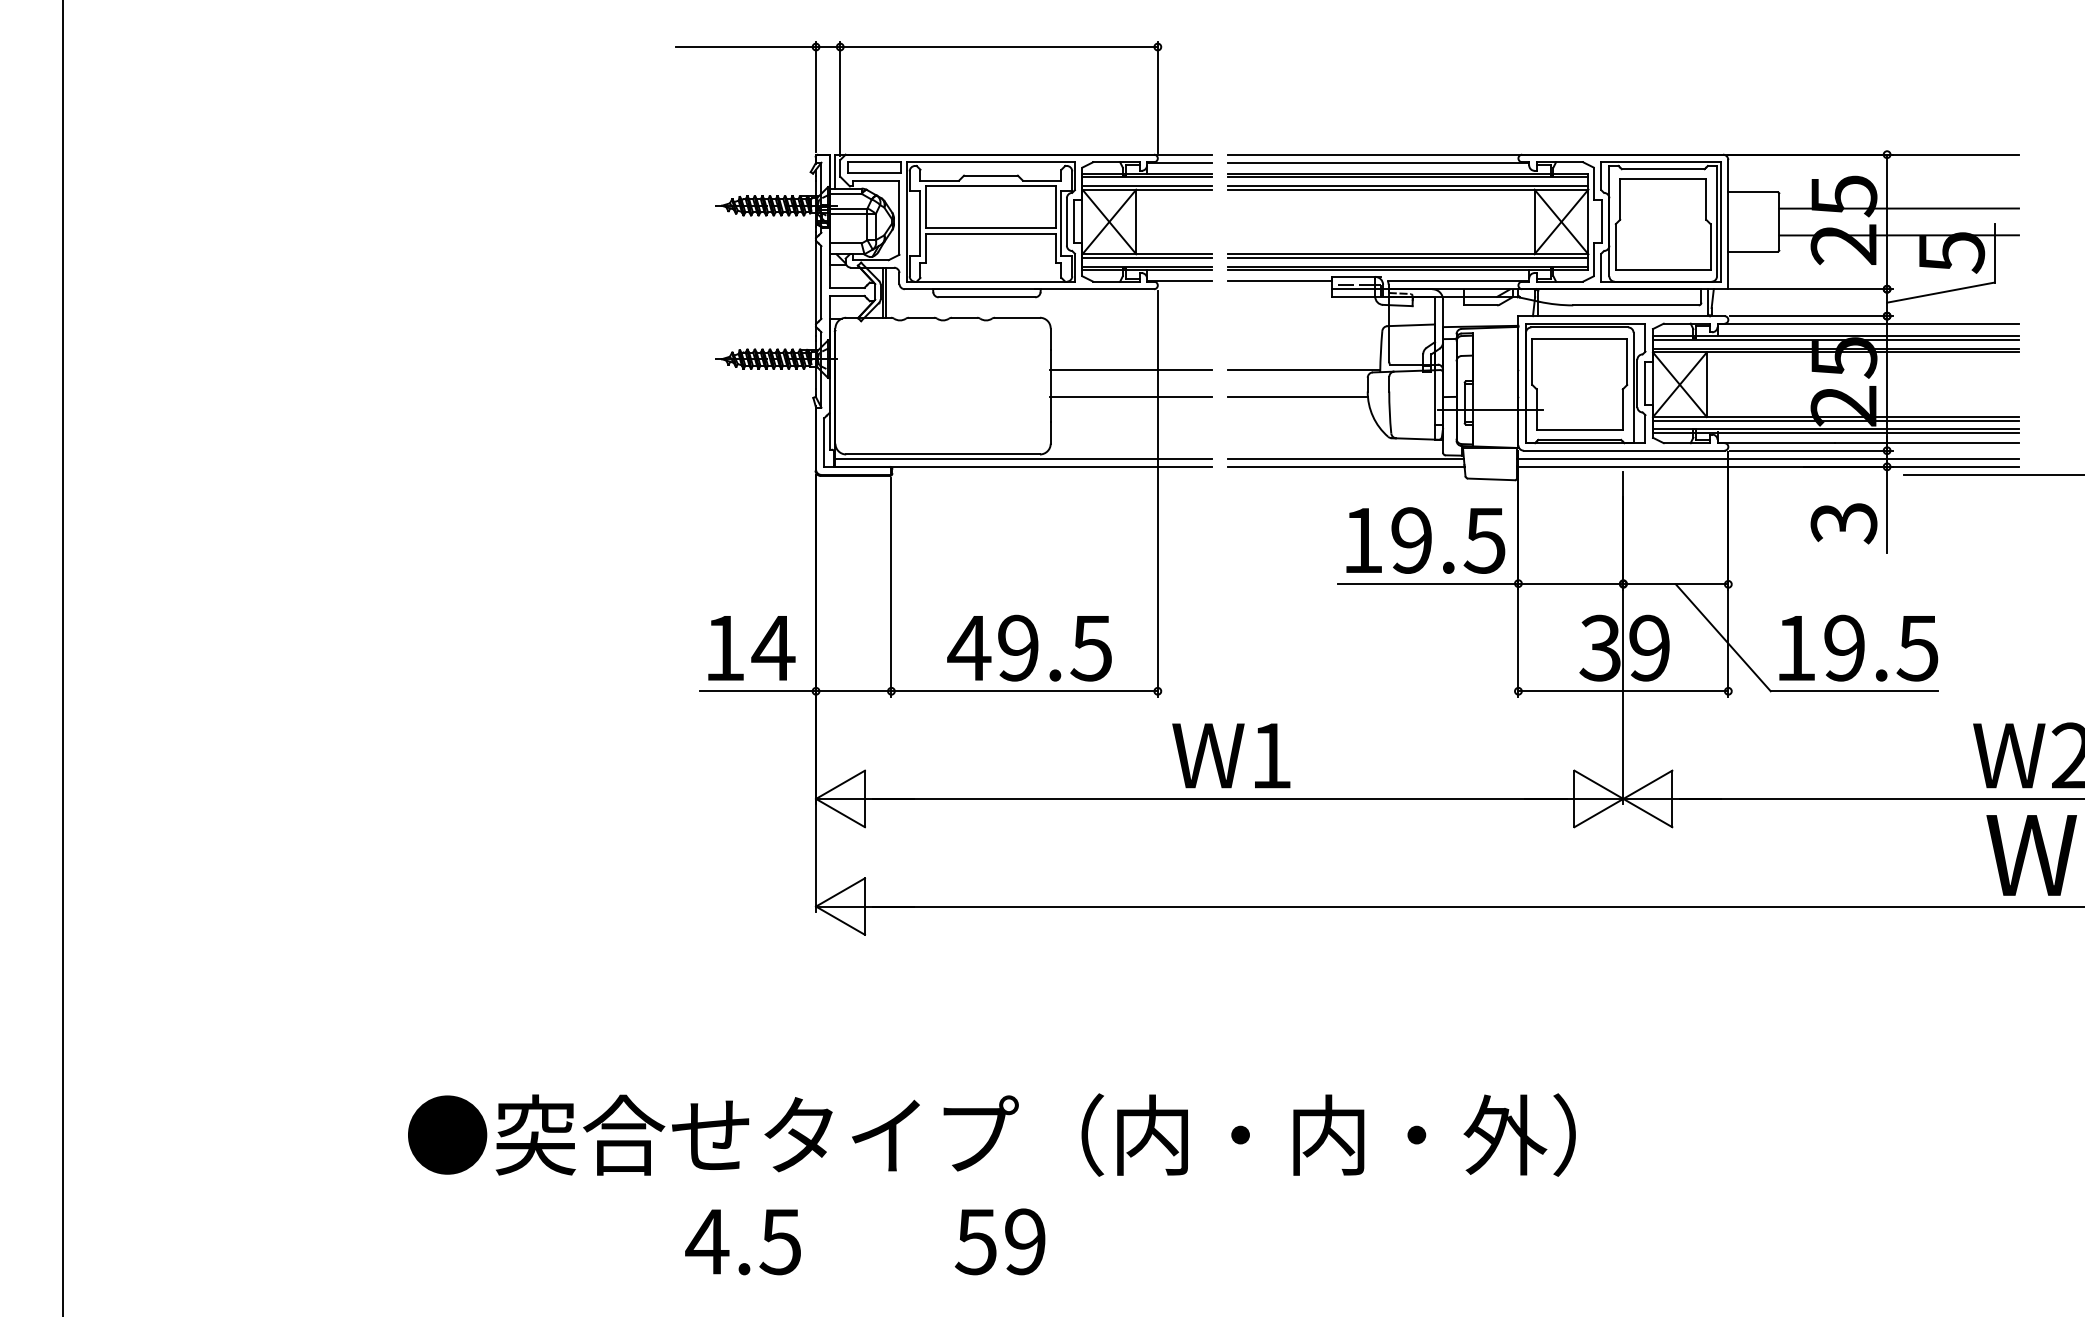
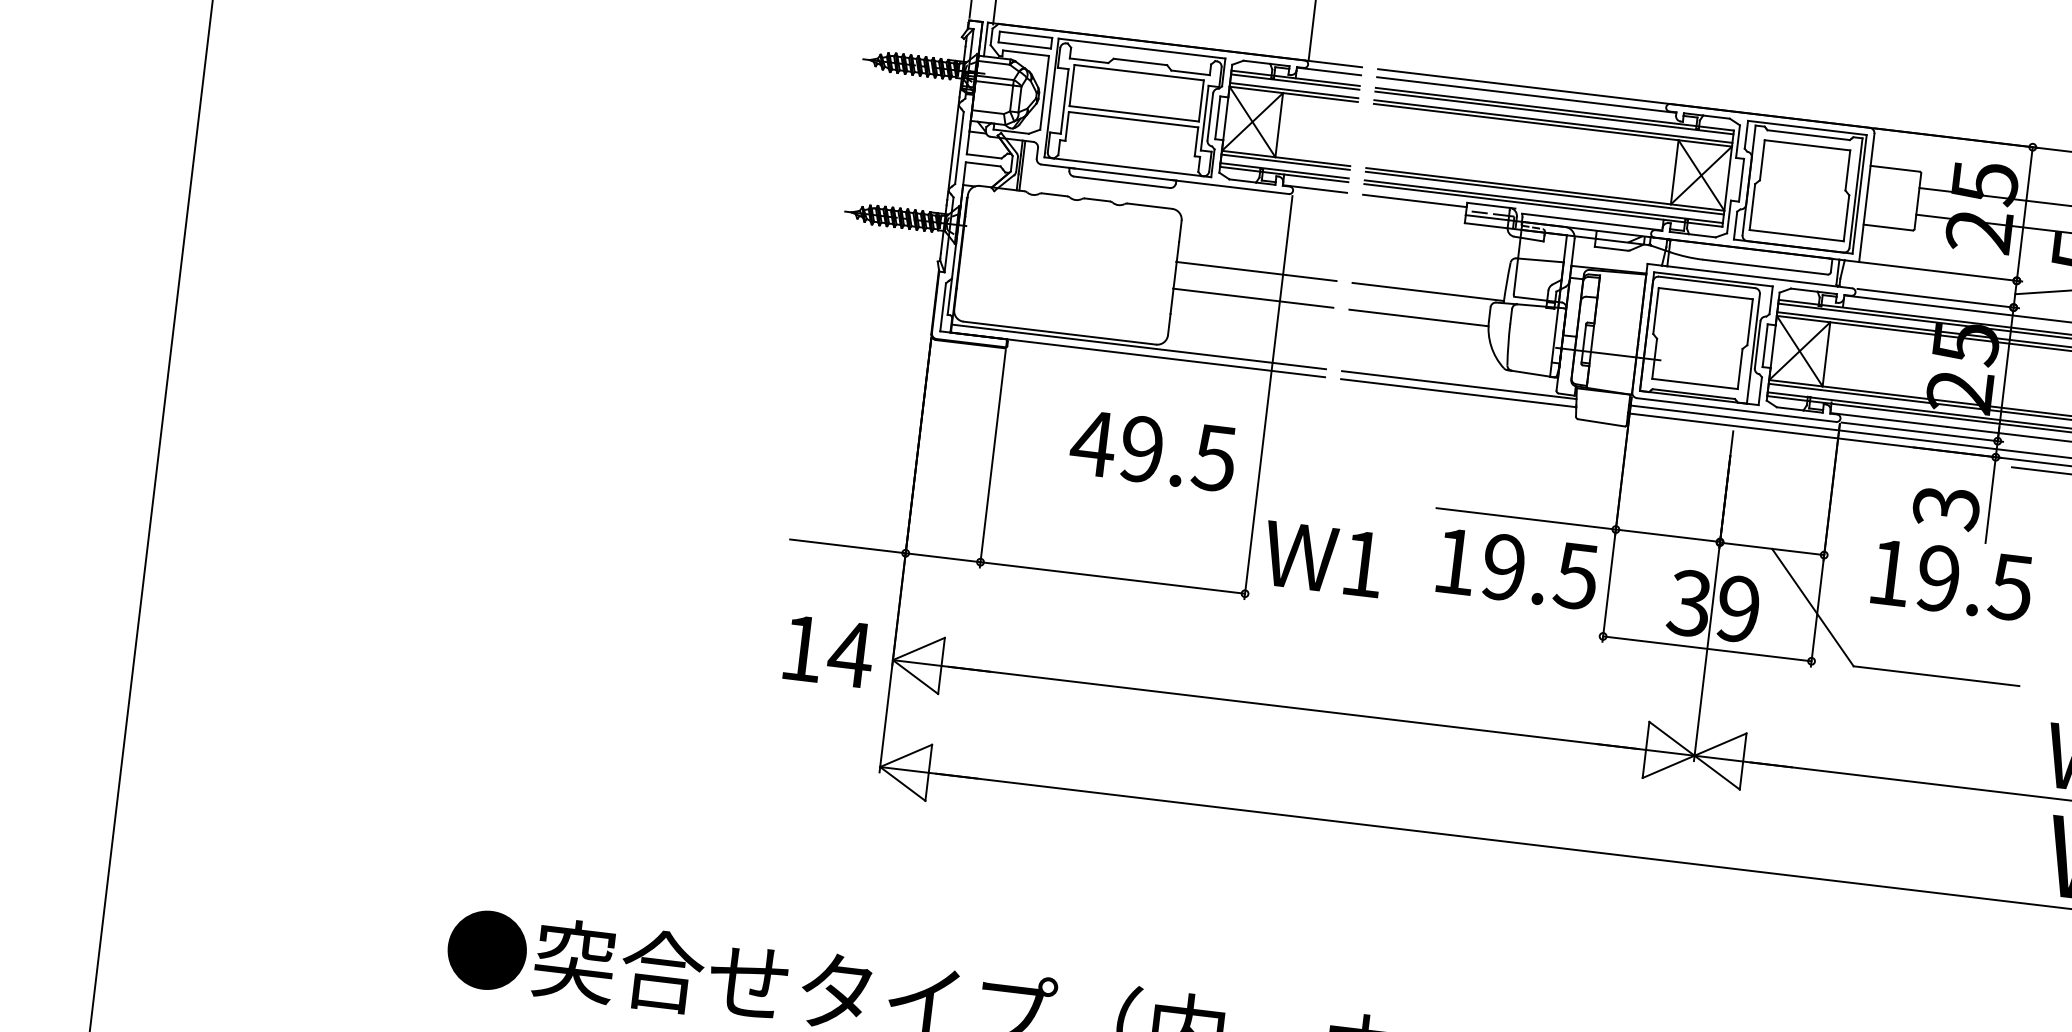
text: (1425, 540) -> (1517, 569), moved
text: (1029, 647) -> (1153, 450), moved
text: (1858, 647) -> (1952, 579), moved
text: (751, 648) -> (828, 652), moved
text: (1231, 755) -> (1323, 558), moved

